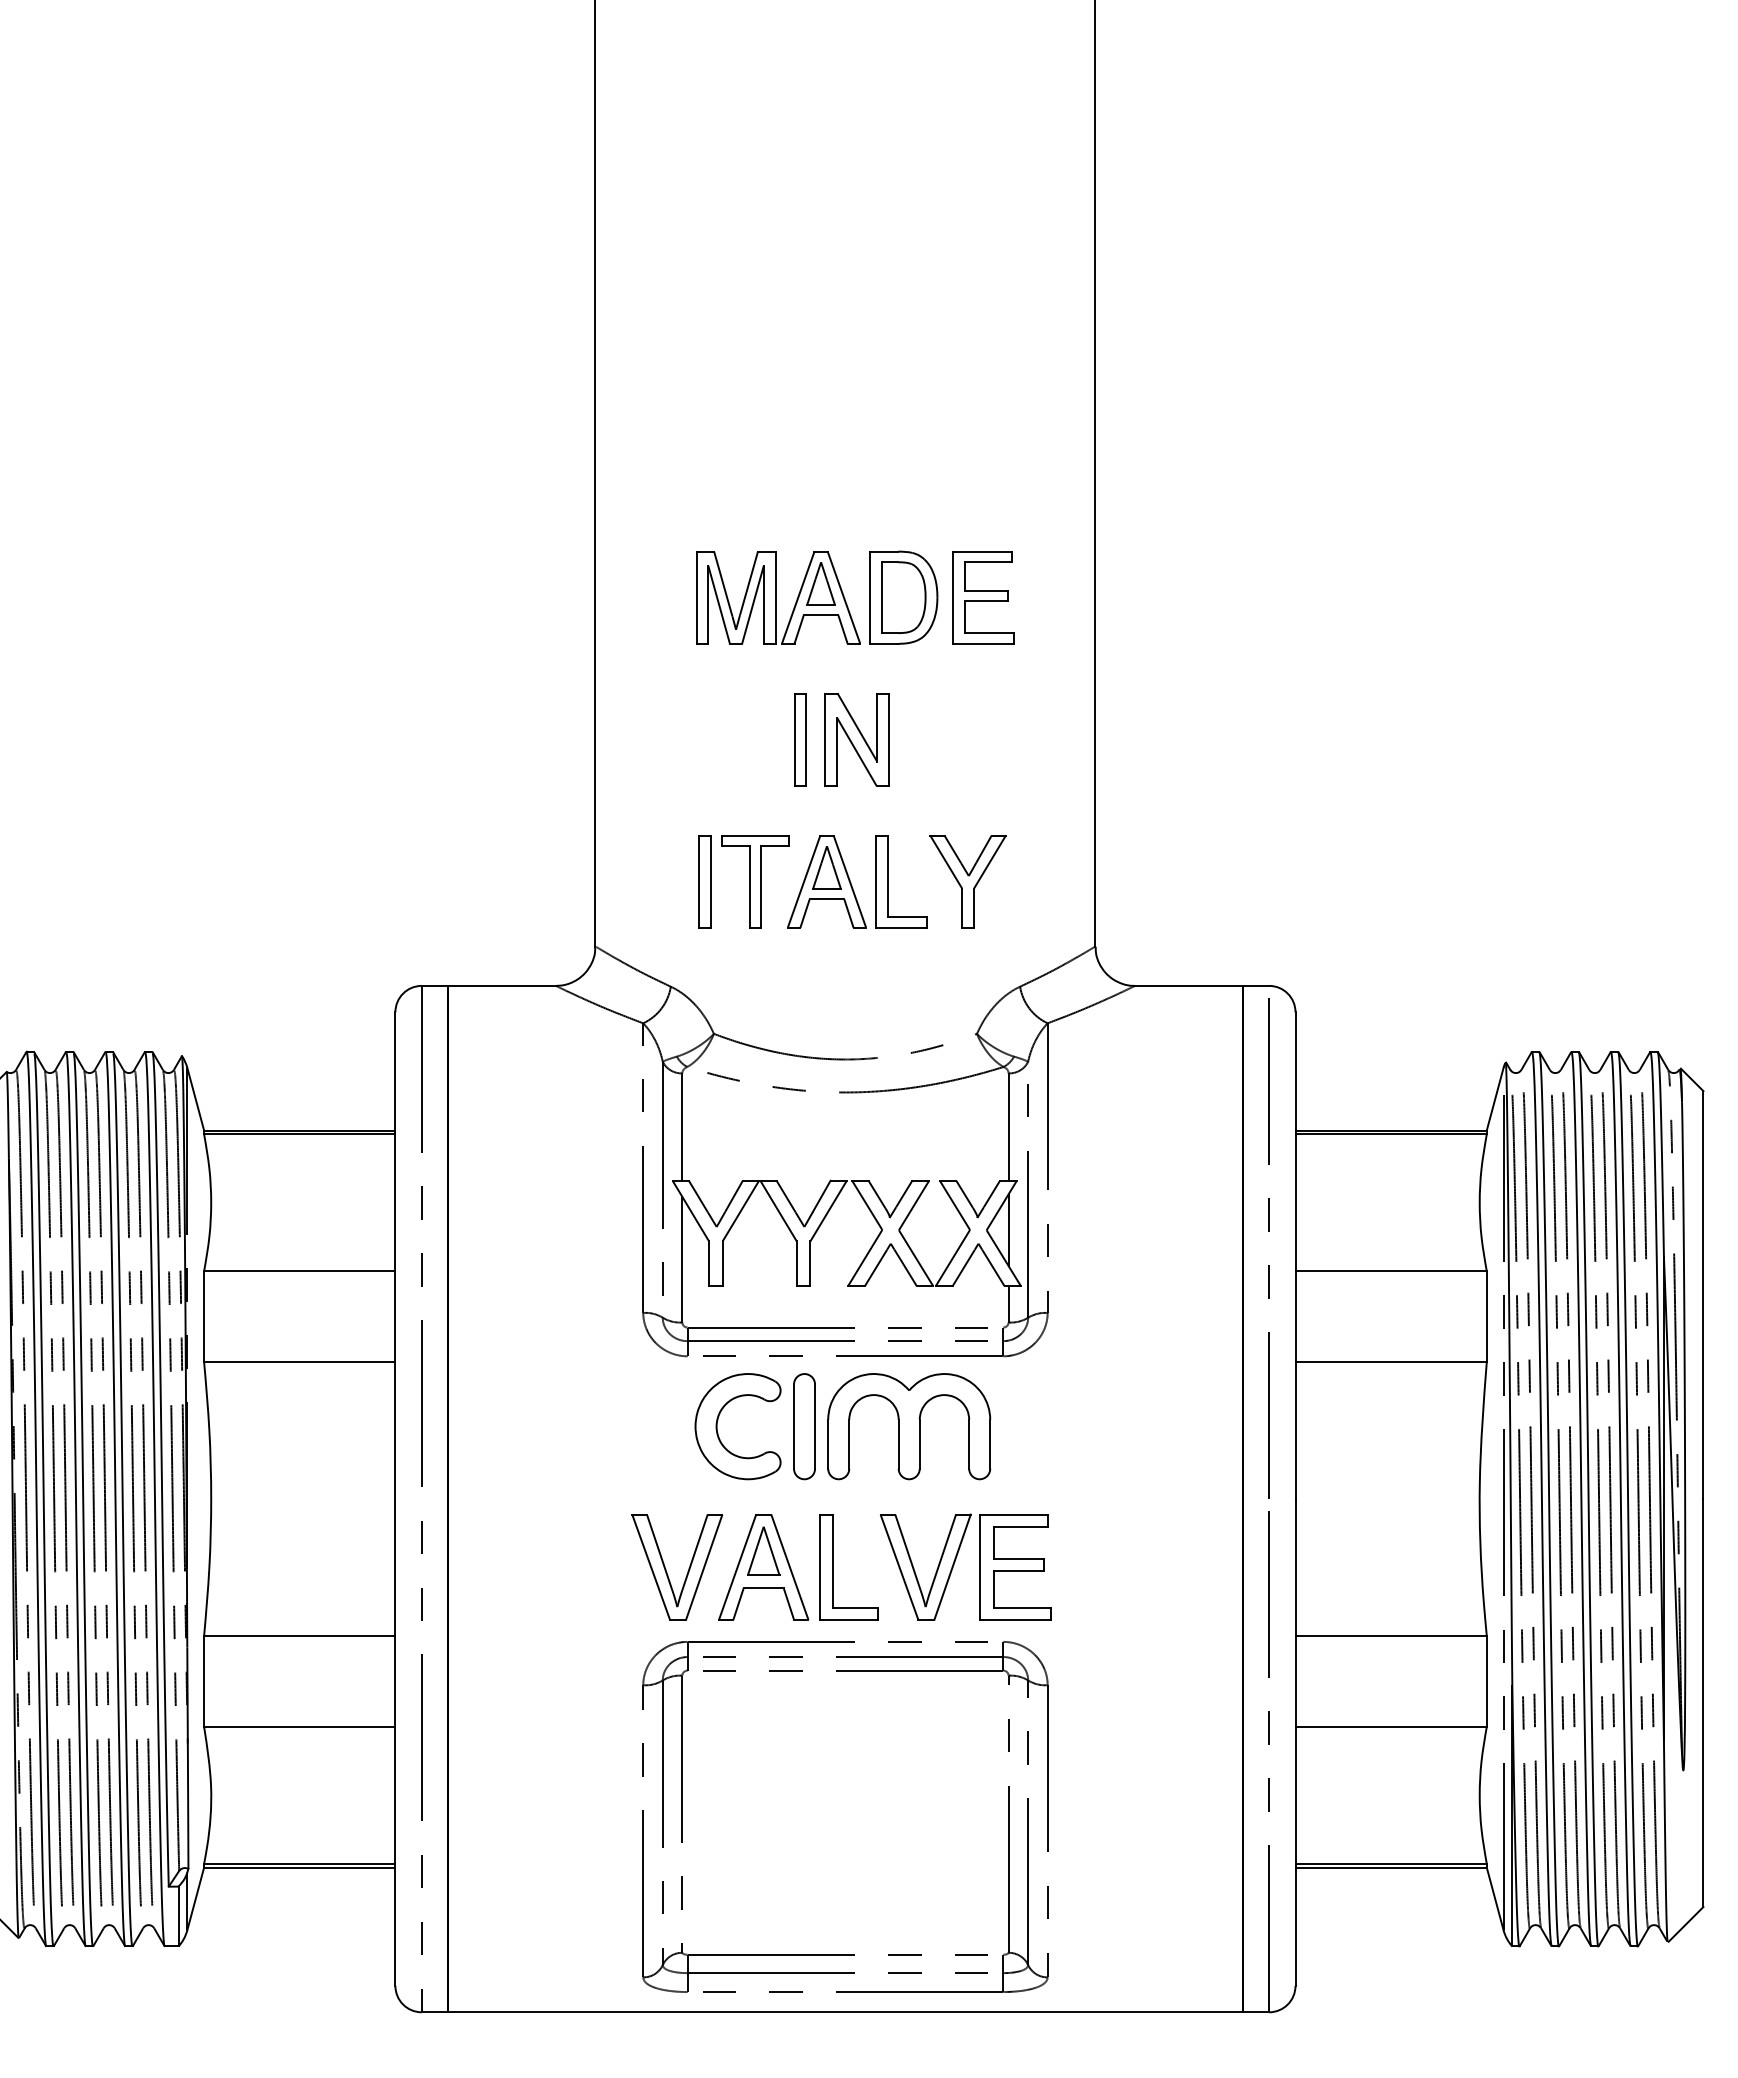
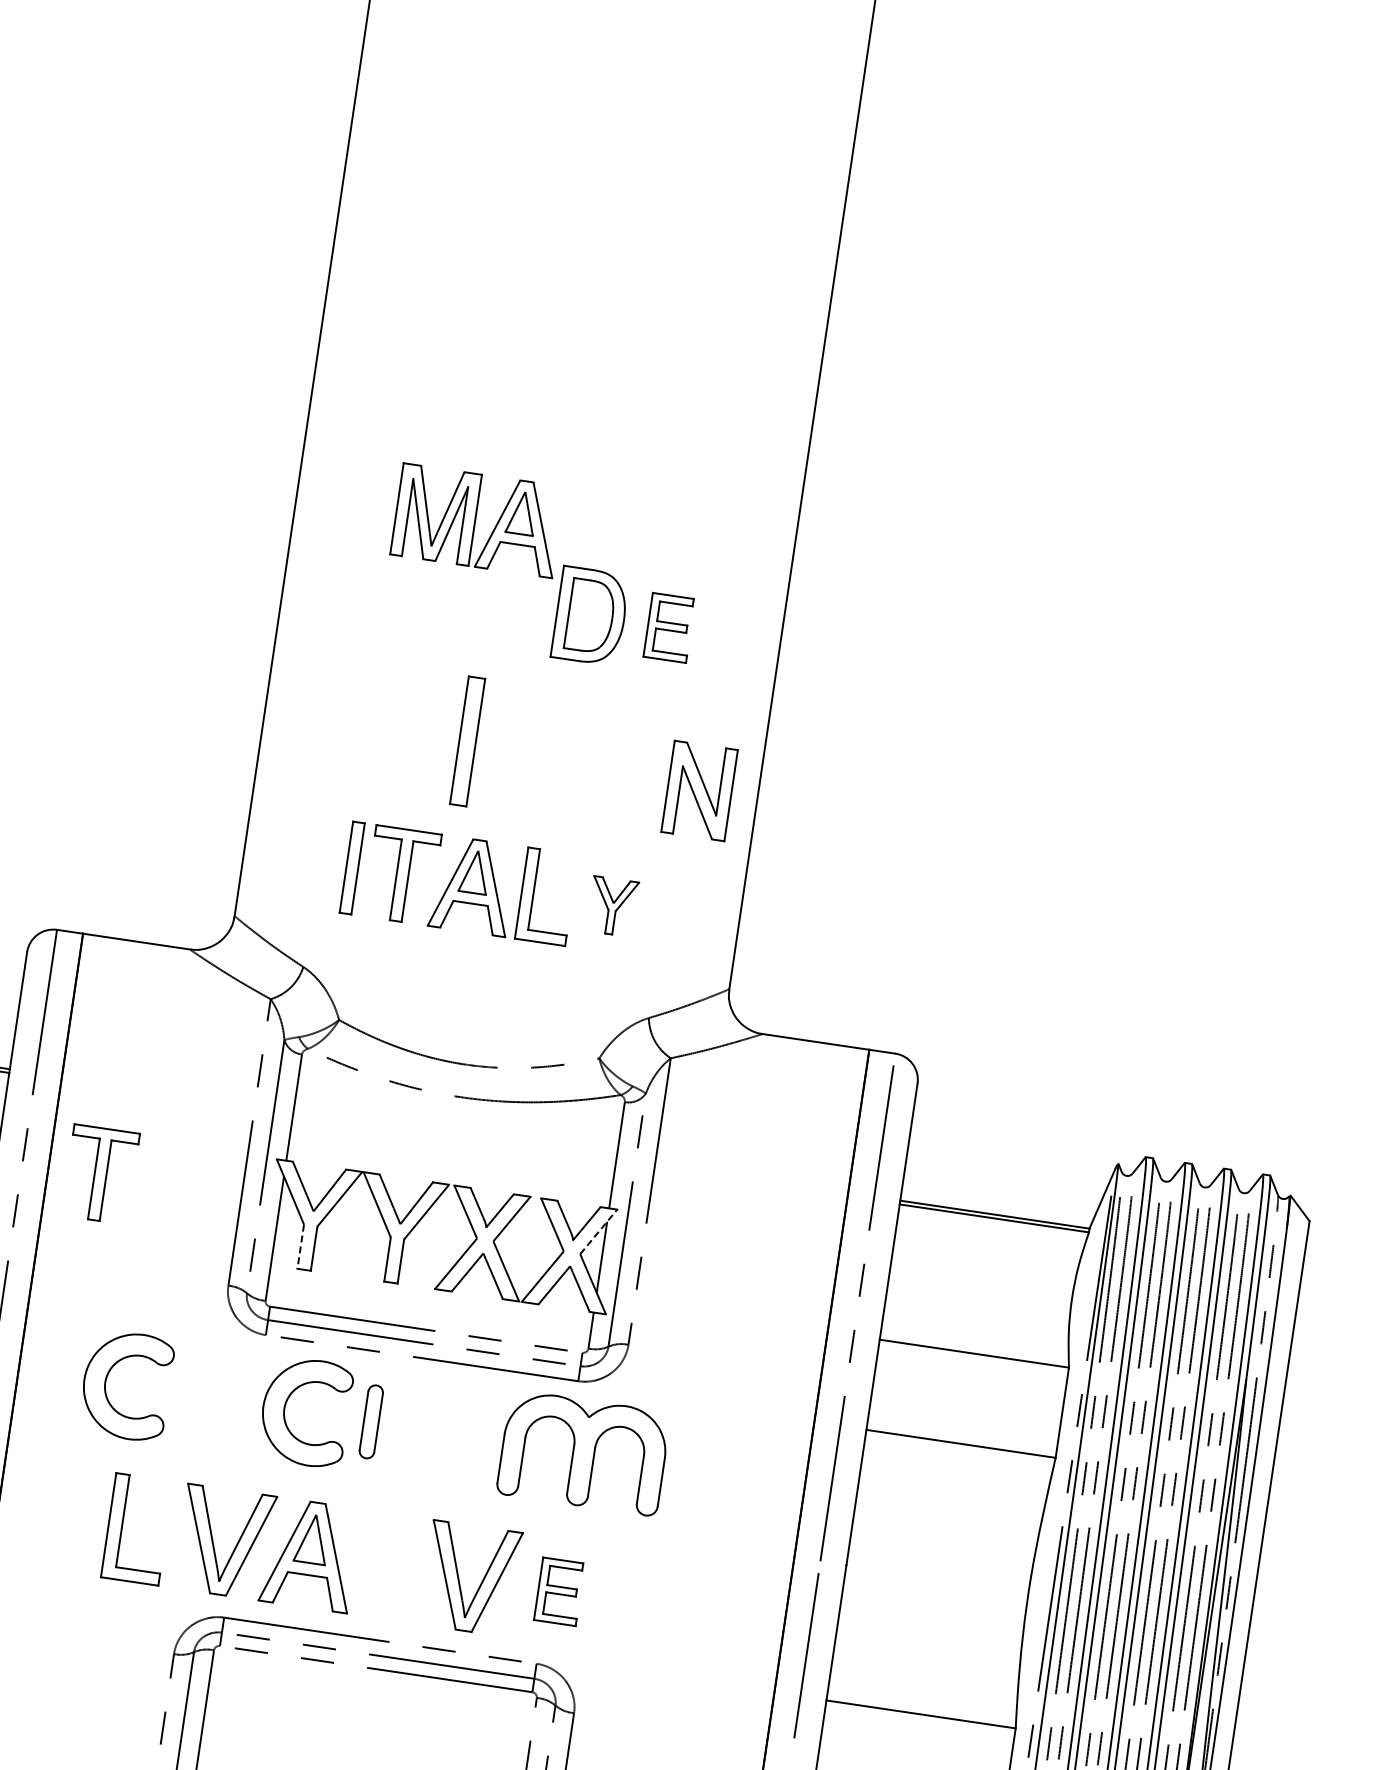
part: (778, 597) -> (478, 520), moved
part: (983, 597) -> (669, 627), size x0.7
part: (800, 739) -> (467, 741), size x1.4
part: (856, 739) -> (699, 790), moved
part: (967, 881) -> (612, 906), size x0.6
line: (1002, 1205) -> (599, 1231), solid -> dashed
part: (500, 1221) -> (100, 1174), added
line: (709, 1264) -> (301, 1247), solid -> dashed
part: (537, 1420) -> (108, 1376), added
part: (804, 1426) -> (371, 1421), size x0.7
part: (909, 1426) -> (584, 1453), moved
part: (833, 1567) -> (122, 1527), moved
part: (1015, 1567) -> (559, 1591), size x0.6

